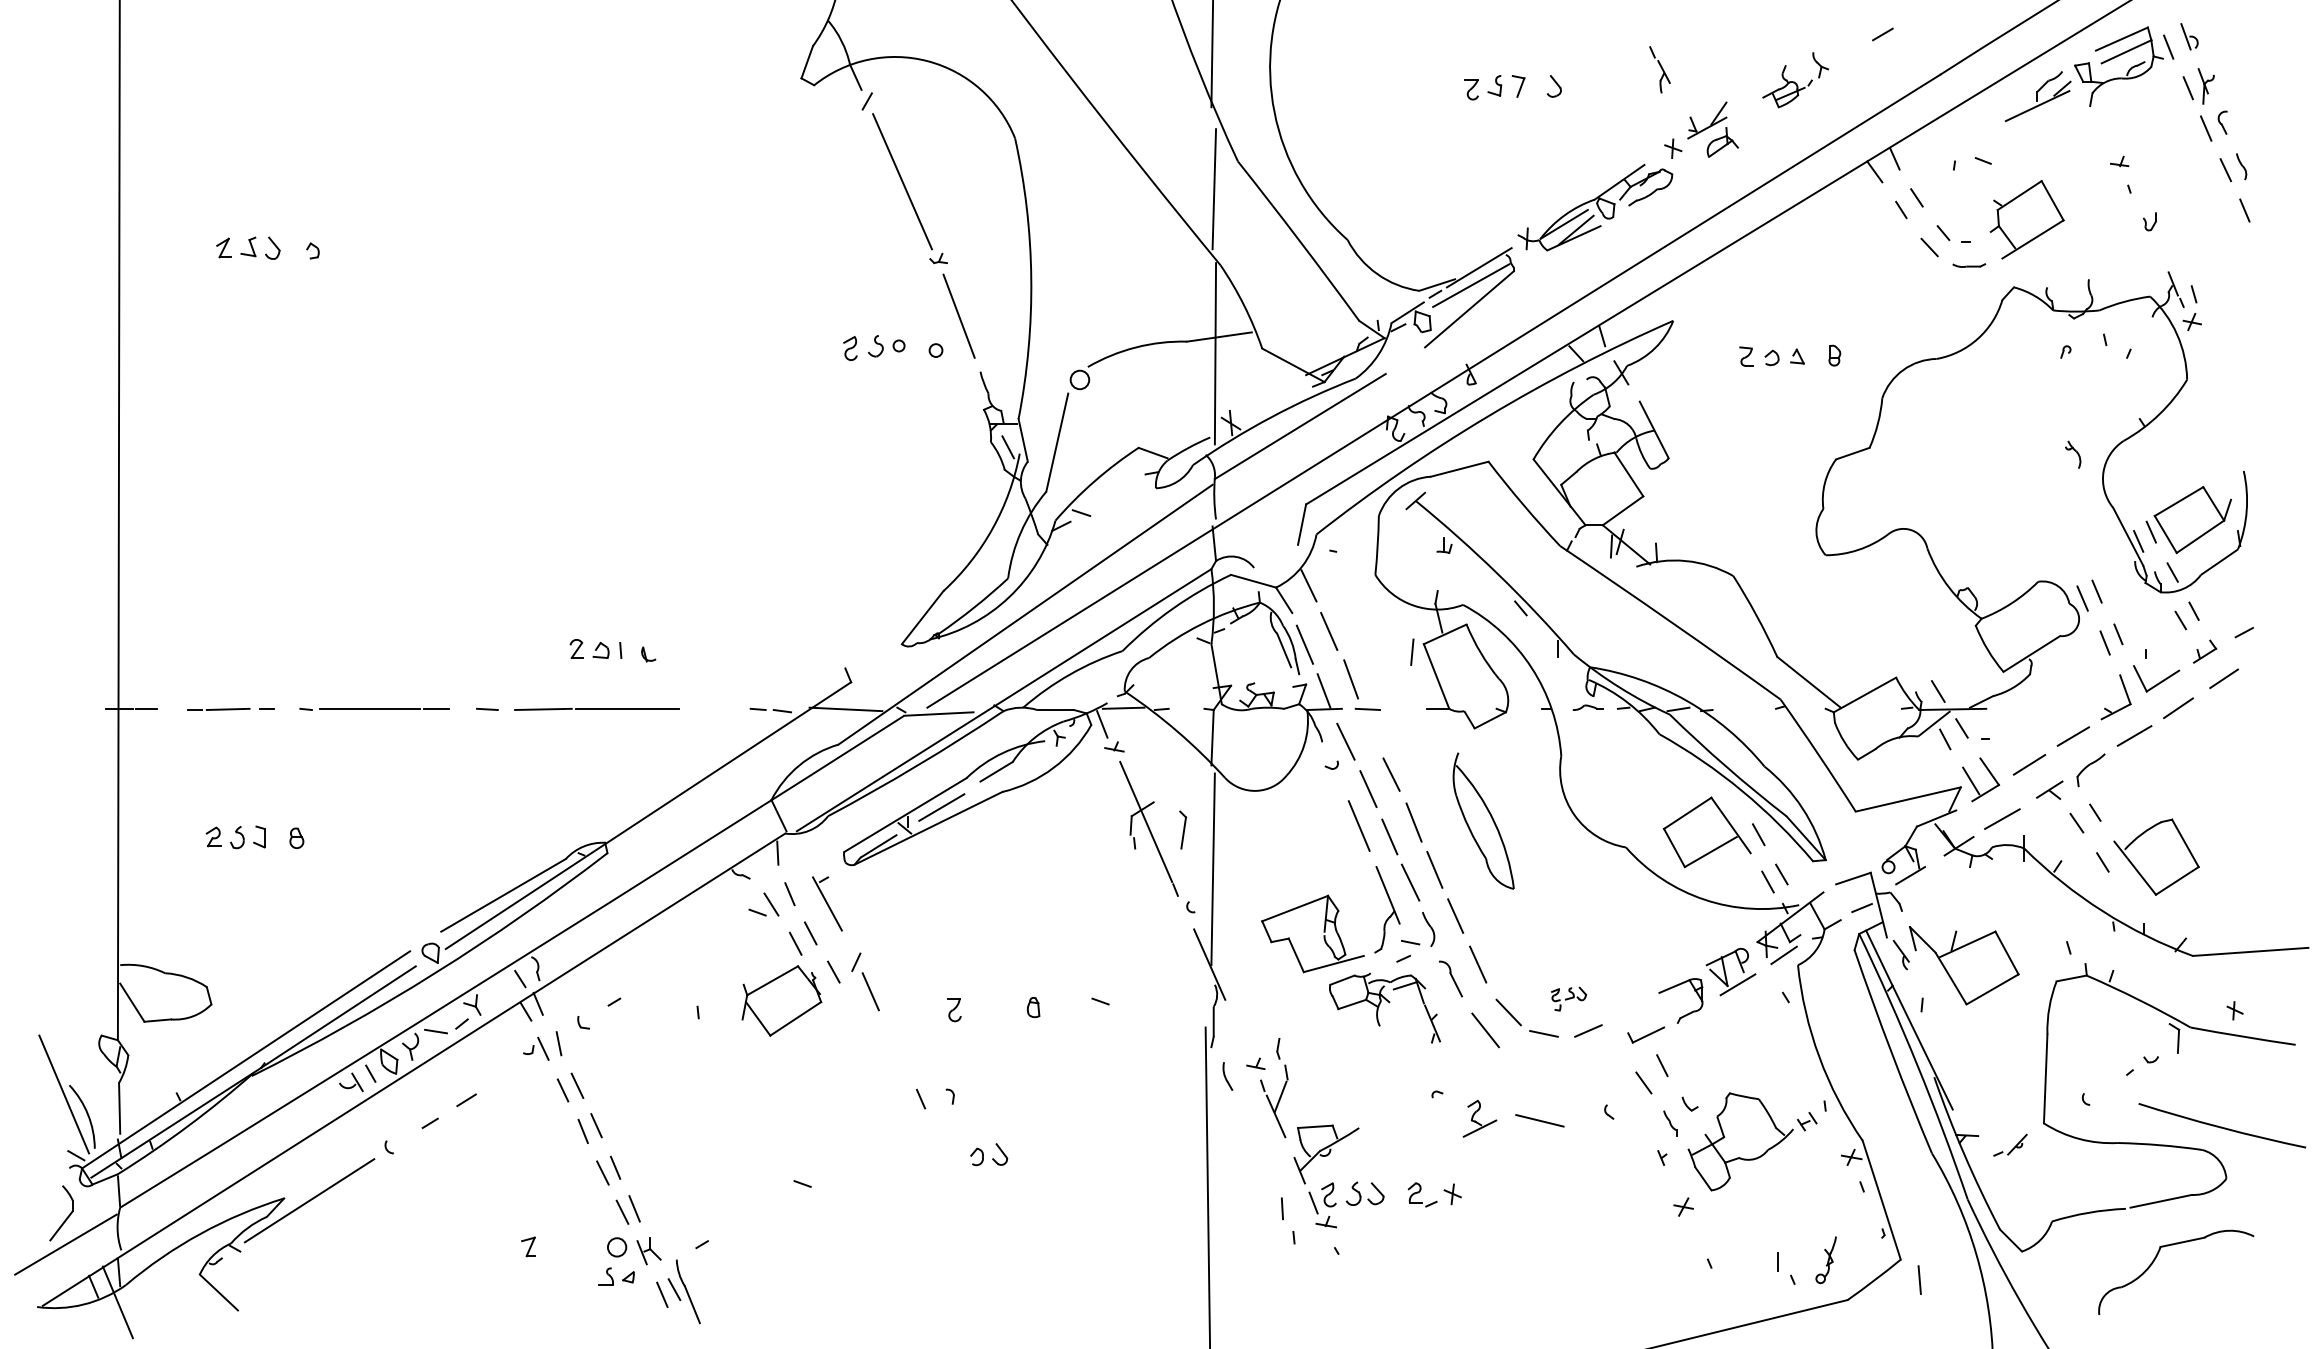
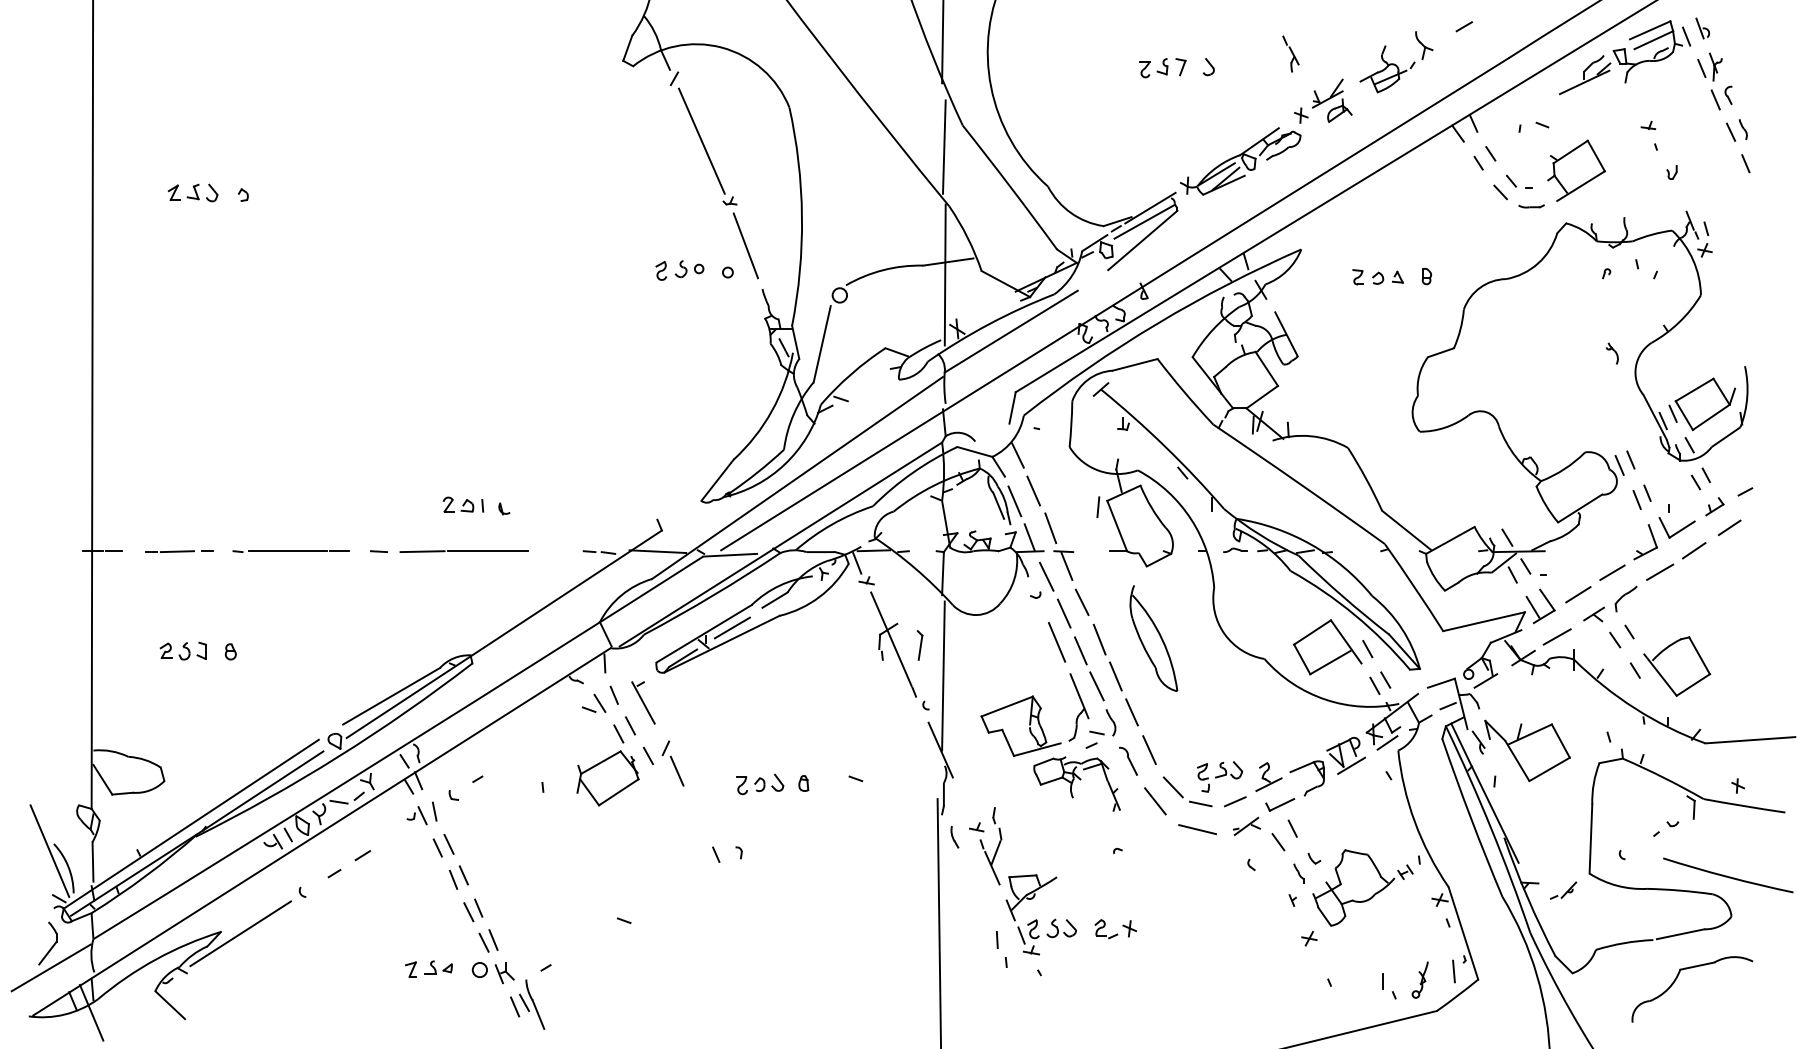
part: (1795, 80) -> (1396, 62), size x1.43
line: (1371, 728) -> (1066, 566), added
part: (1569, 998) -> (1220, 776), size x1.67
part: (1602, 1061) -> (1246, 825), added
part: (1479, 1118) -> (1268, 776), moved
line: (1539, 1120) -> (1197, 829), moved
part: (989, 1154) -> (769, 782), moved
part: (616, 1276) -> (438, 967), moved
line: (1919, 1280) -> (1453, 971), moved

